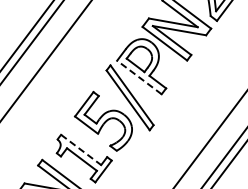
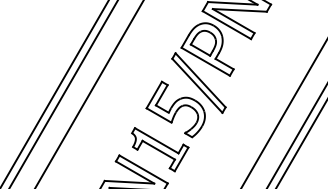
line: (139, 77) -> (205, 61), dashed -> solid
line: (81, 150) -> (157, 141), dashed -> solid

